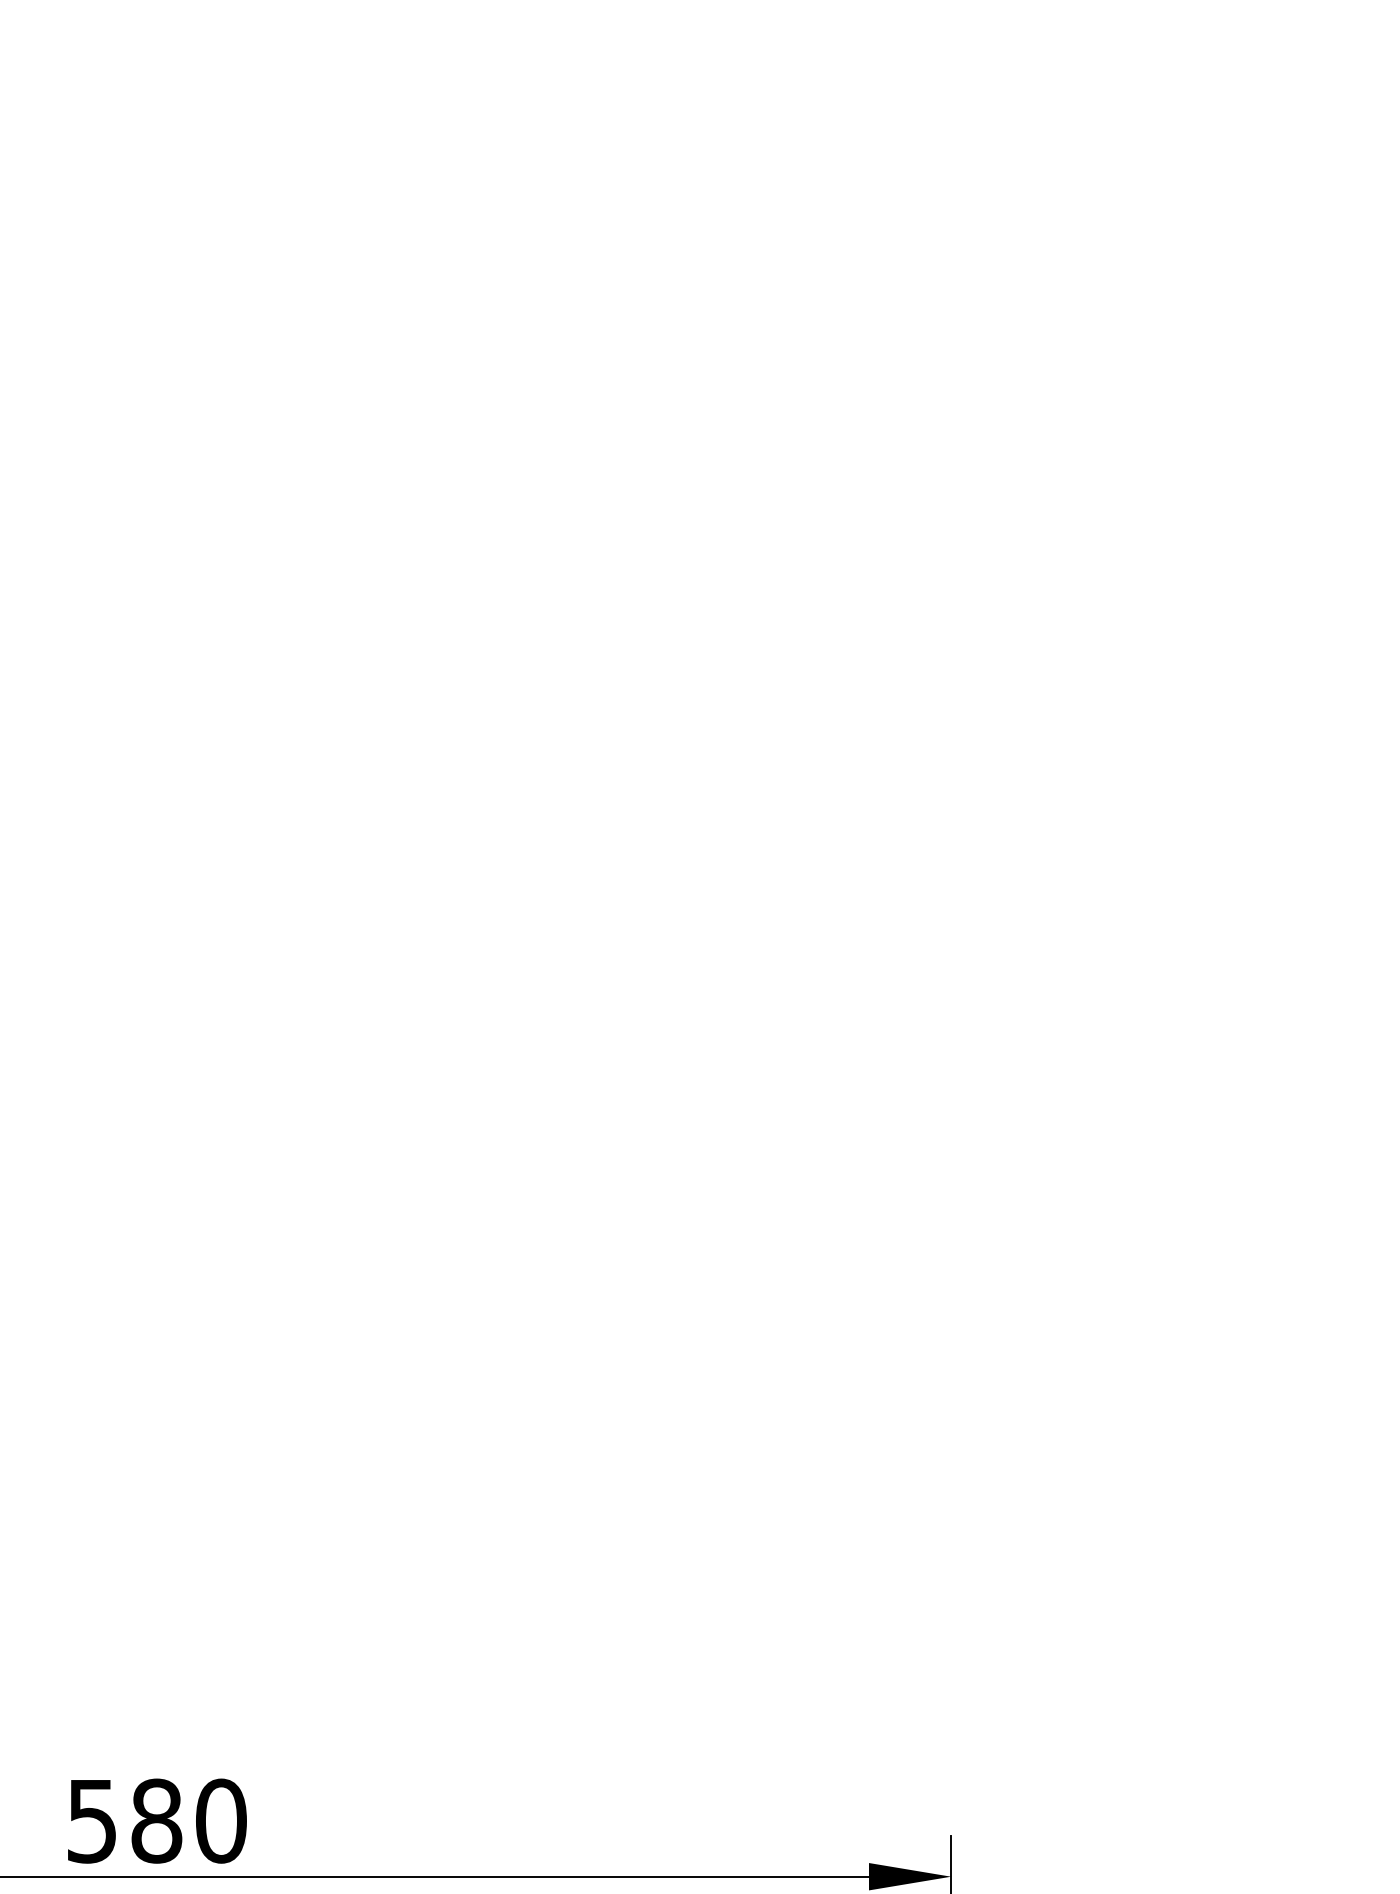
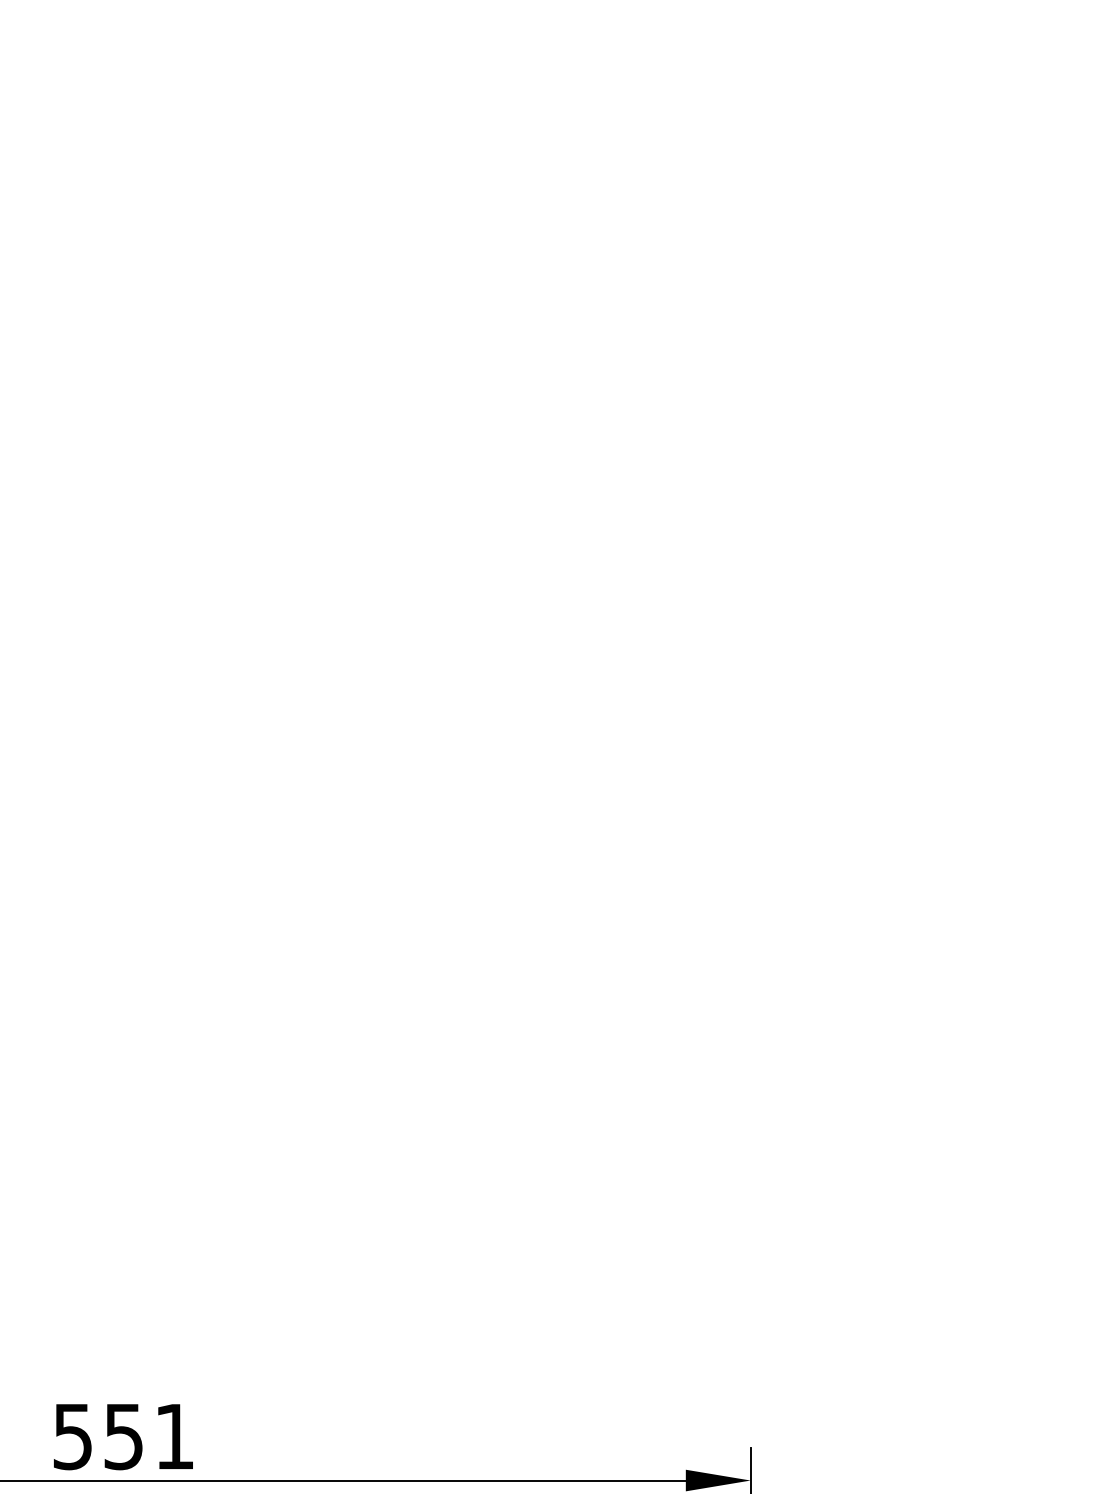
text: (188, 1820) -> (148, 1436), 580 -> 551

